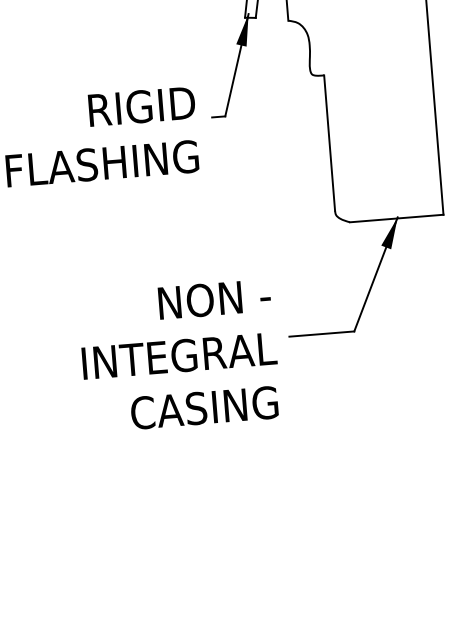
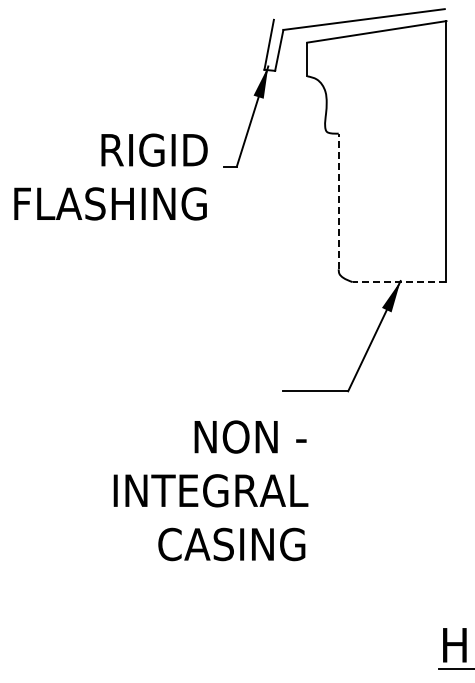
line: (329, 143) -> (338, 201), solid -> dashed
line: (396, 218) -> (399, 282), solid -> dashed
text: (178, 355) -> (210, 490), moved

